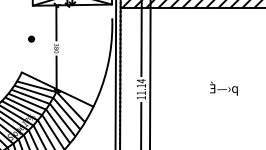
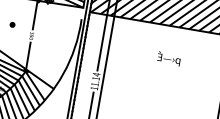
text: (223, 88) -> (168, 58), moved

